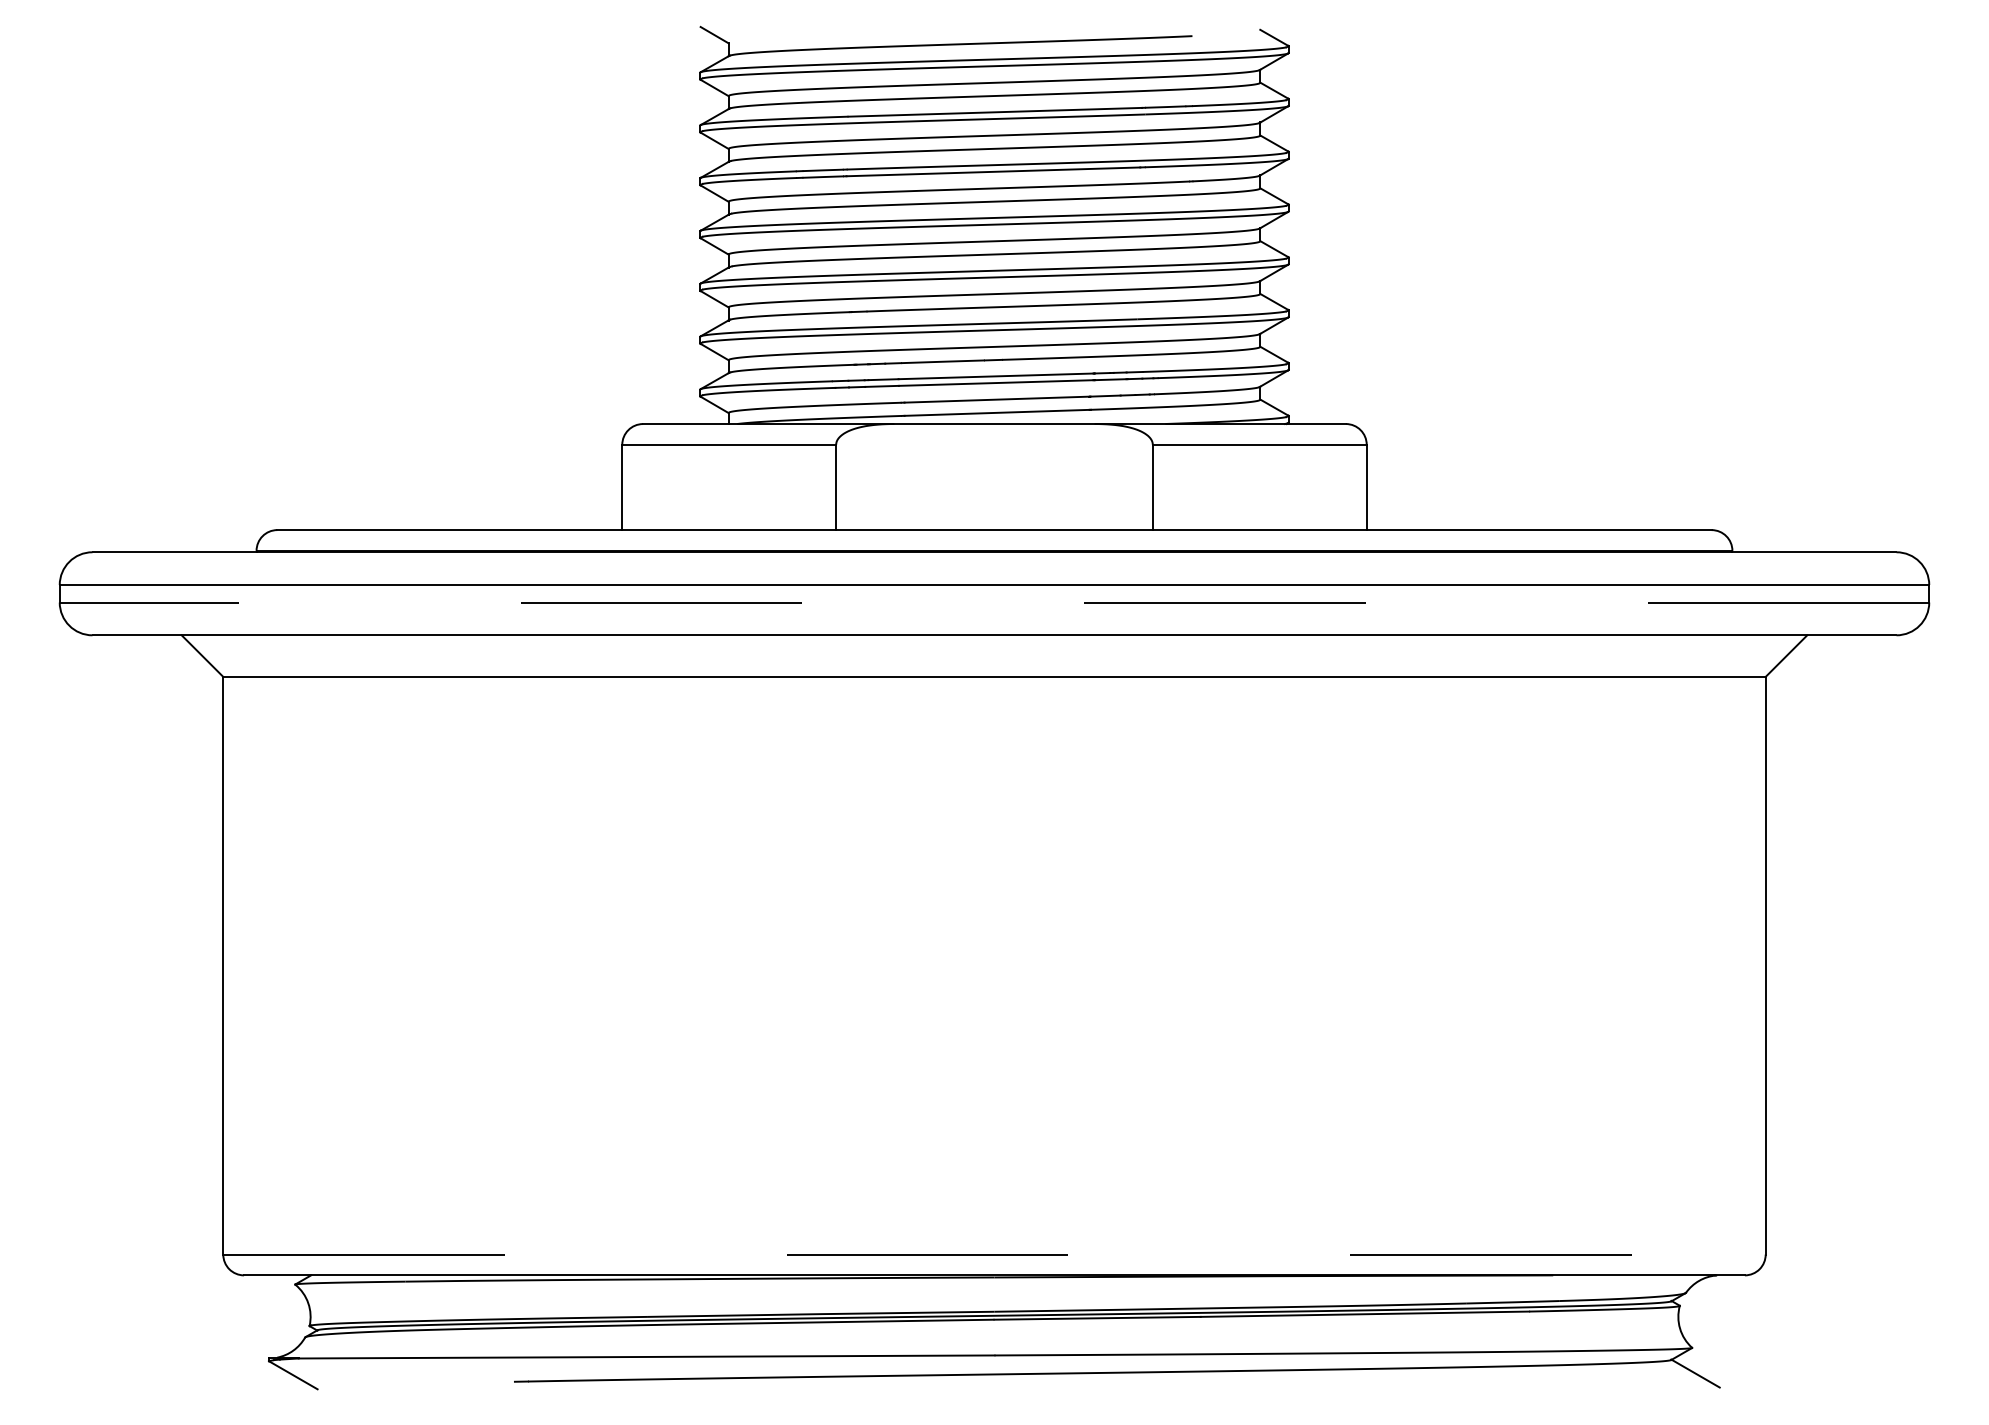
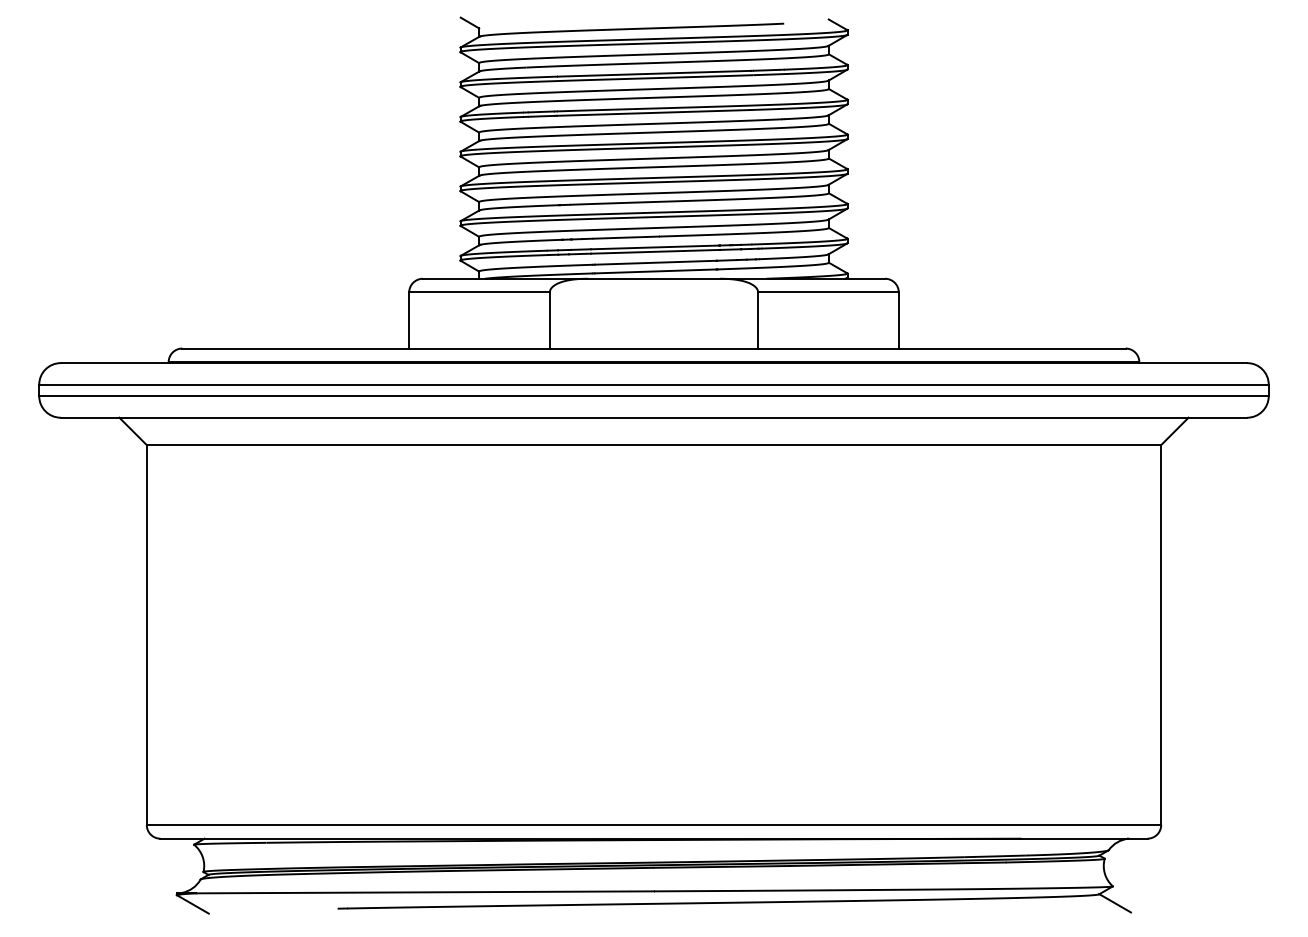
line: (993, 603) -> (653, 396), dashed -> solid
line: (995, 1255) -> (654, 825), dashed -> solid

